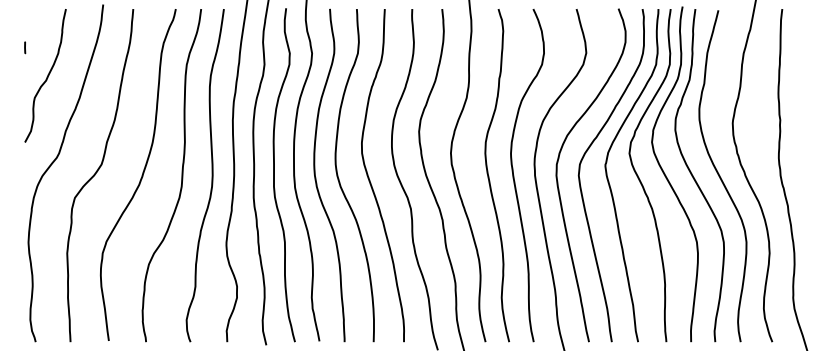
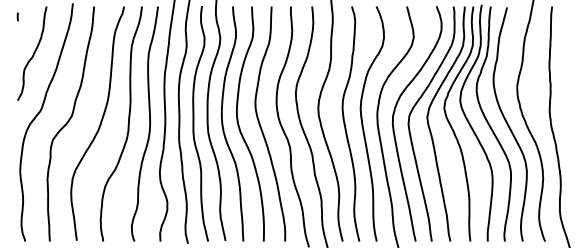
line: (25, 47) -> (18, 16), moved

